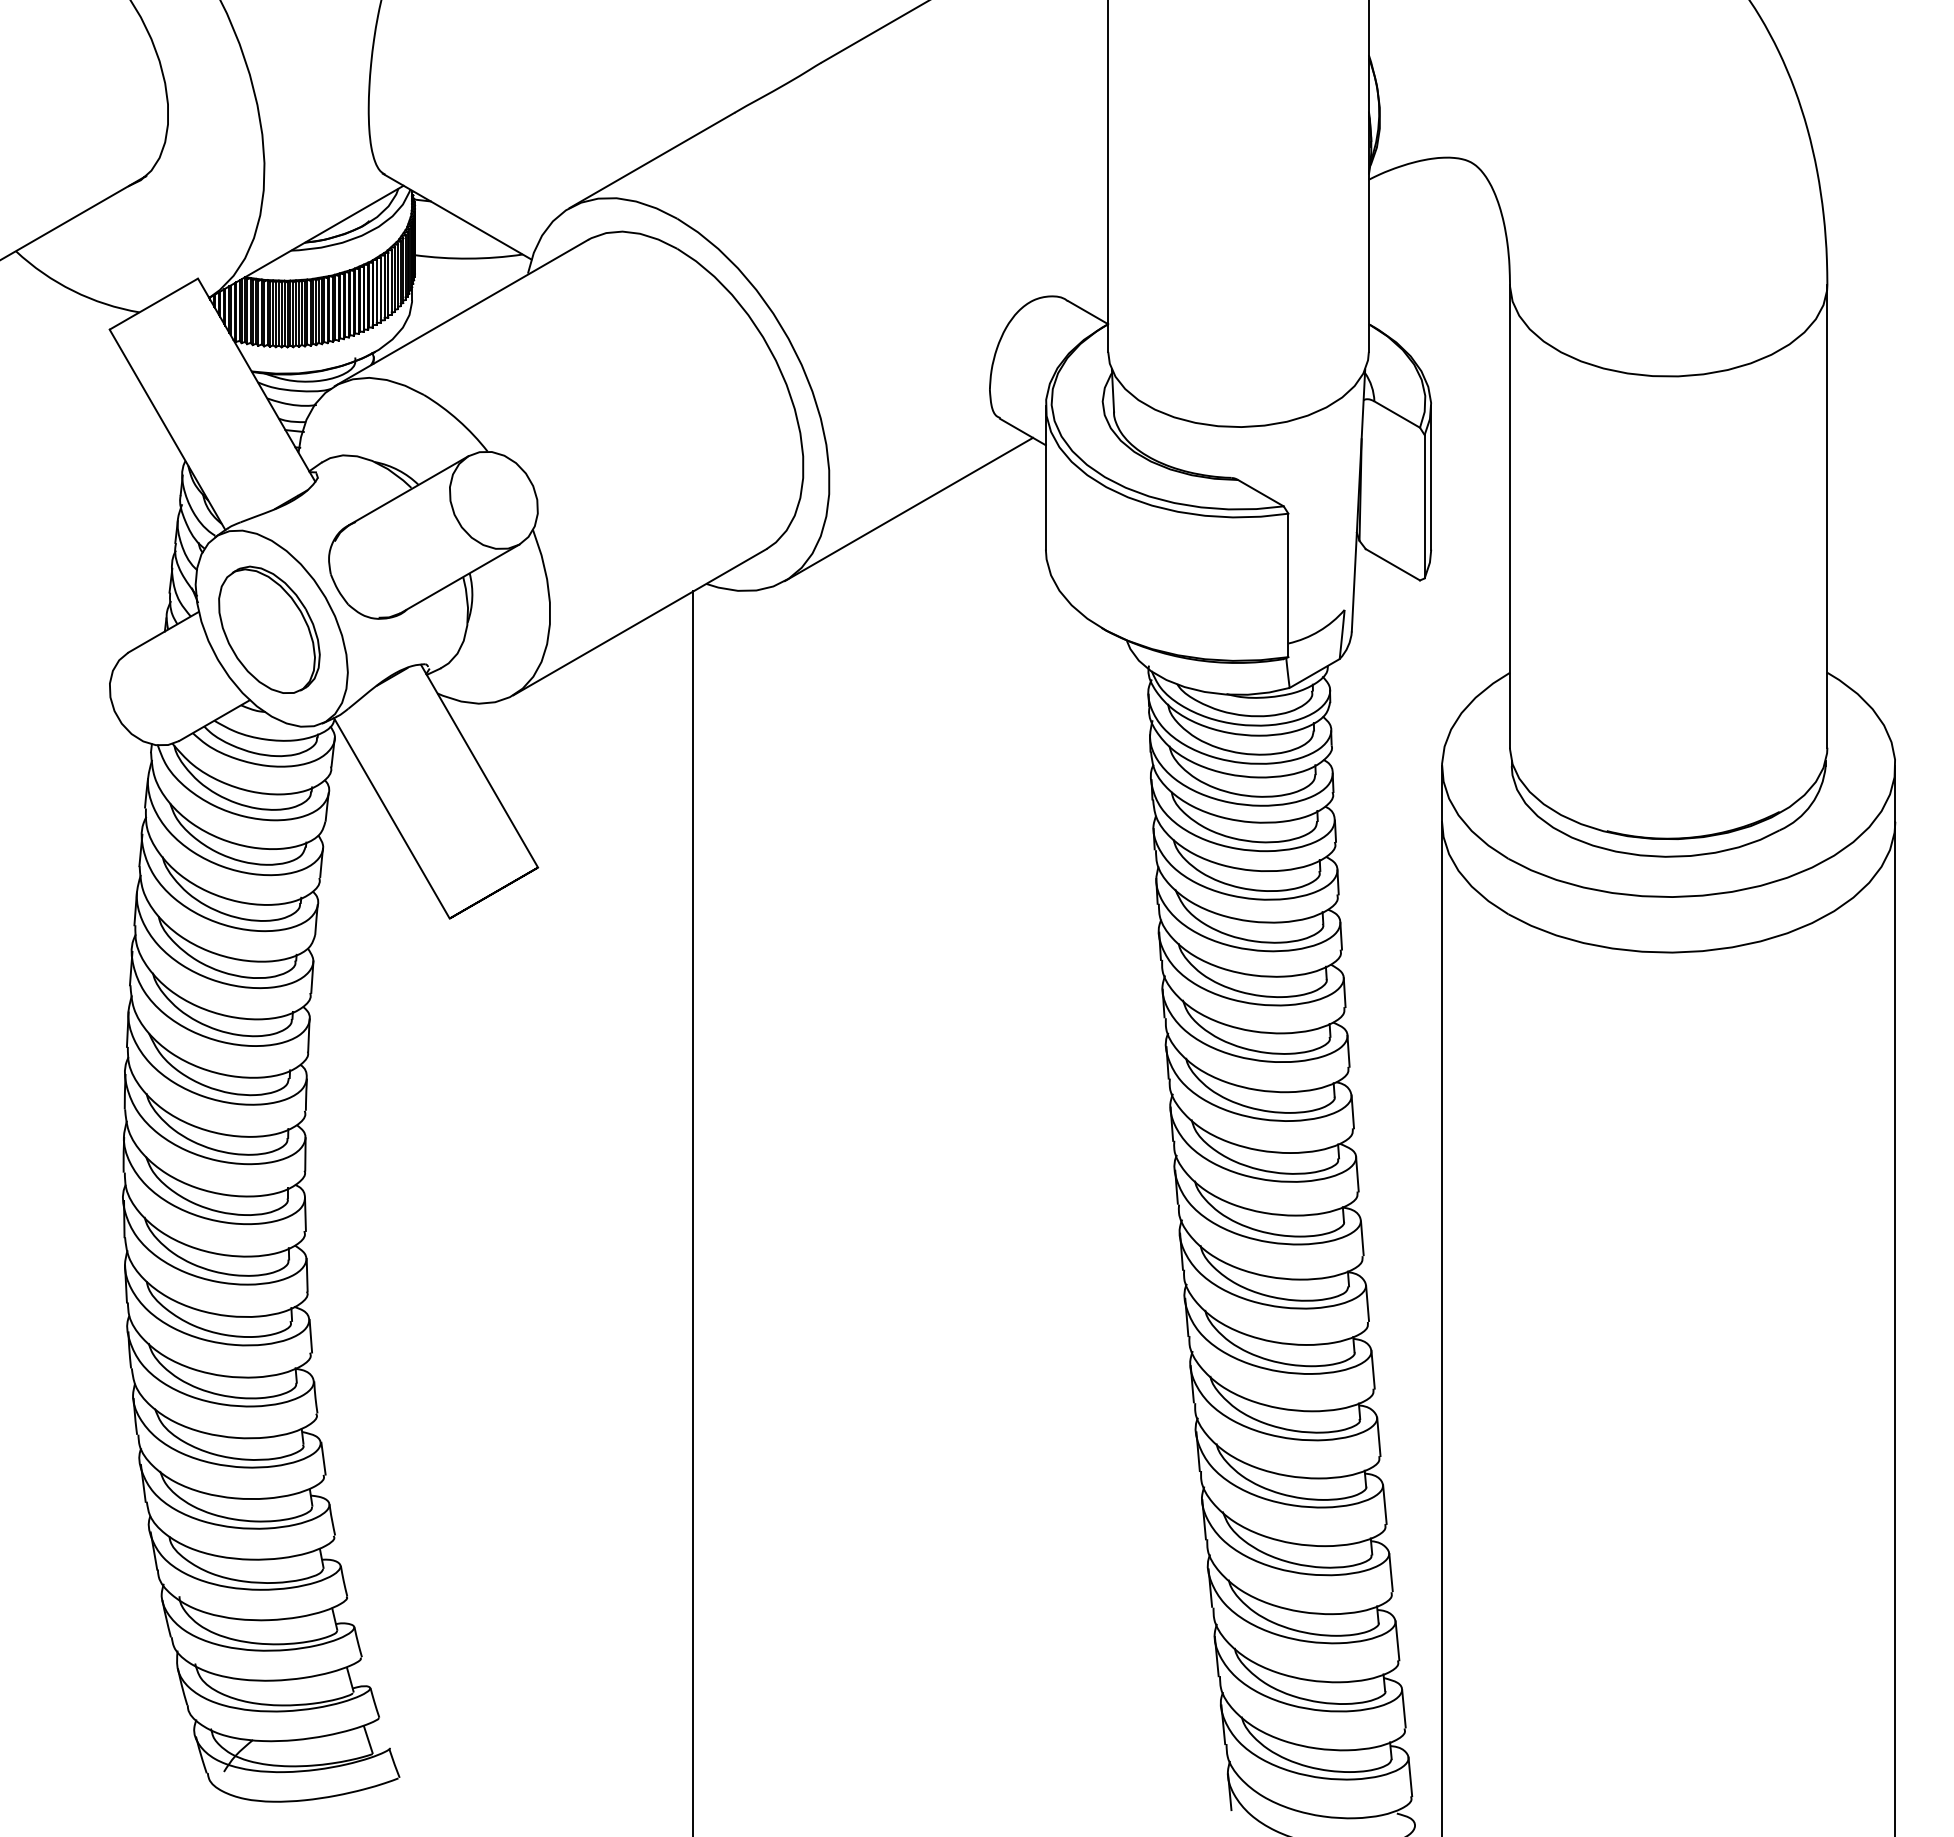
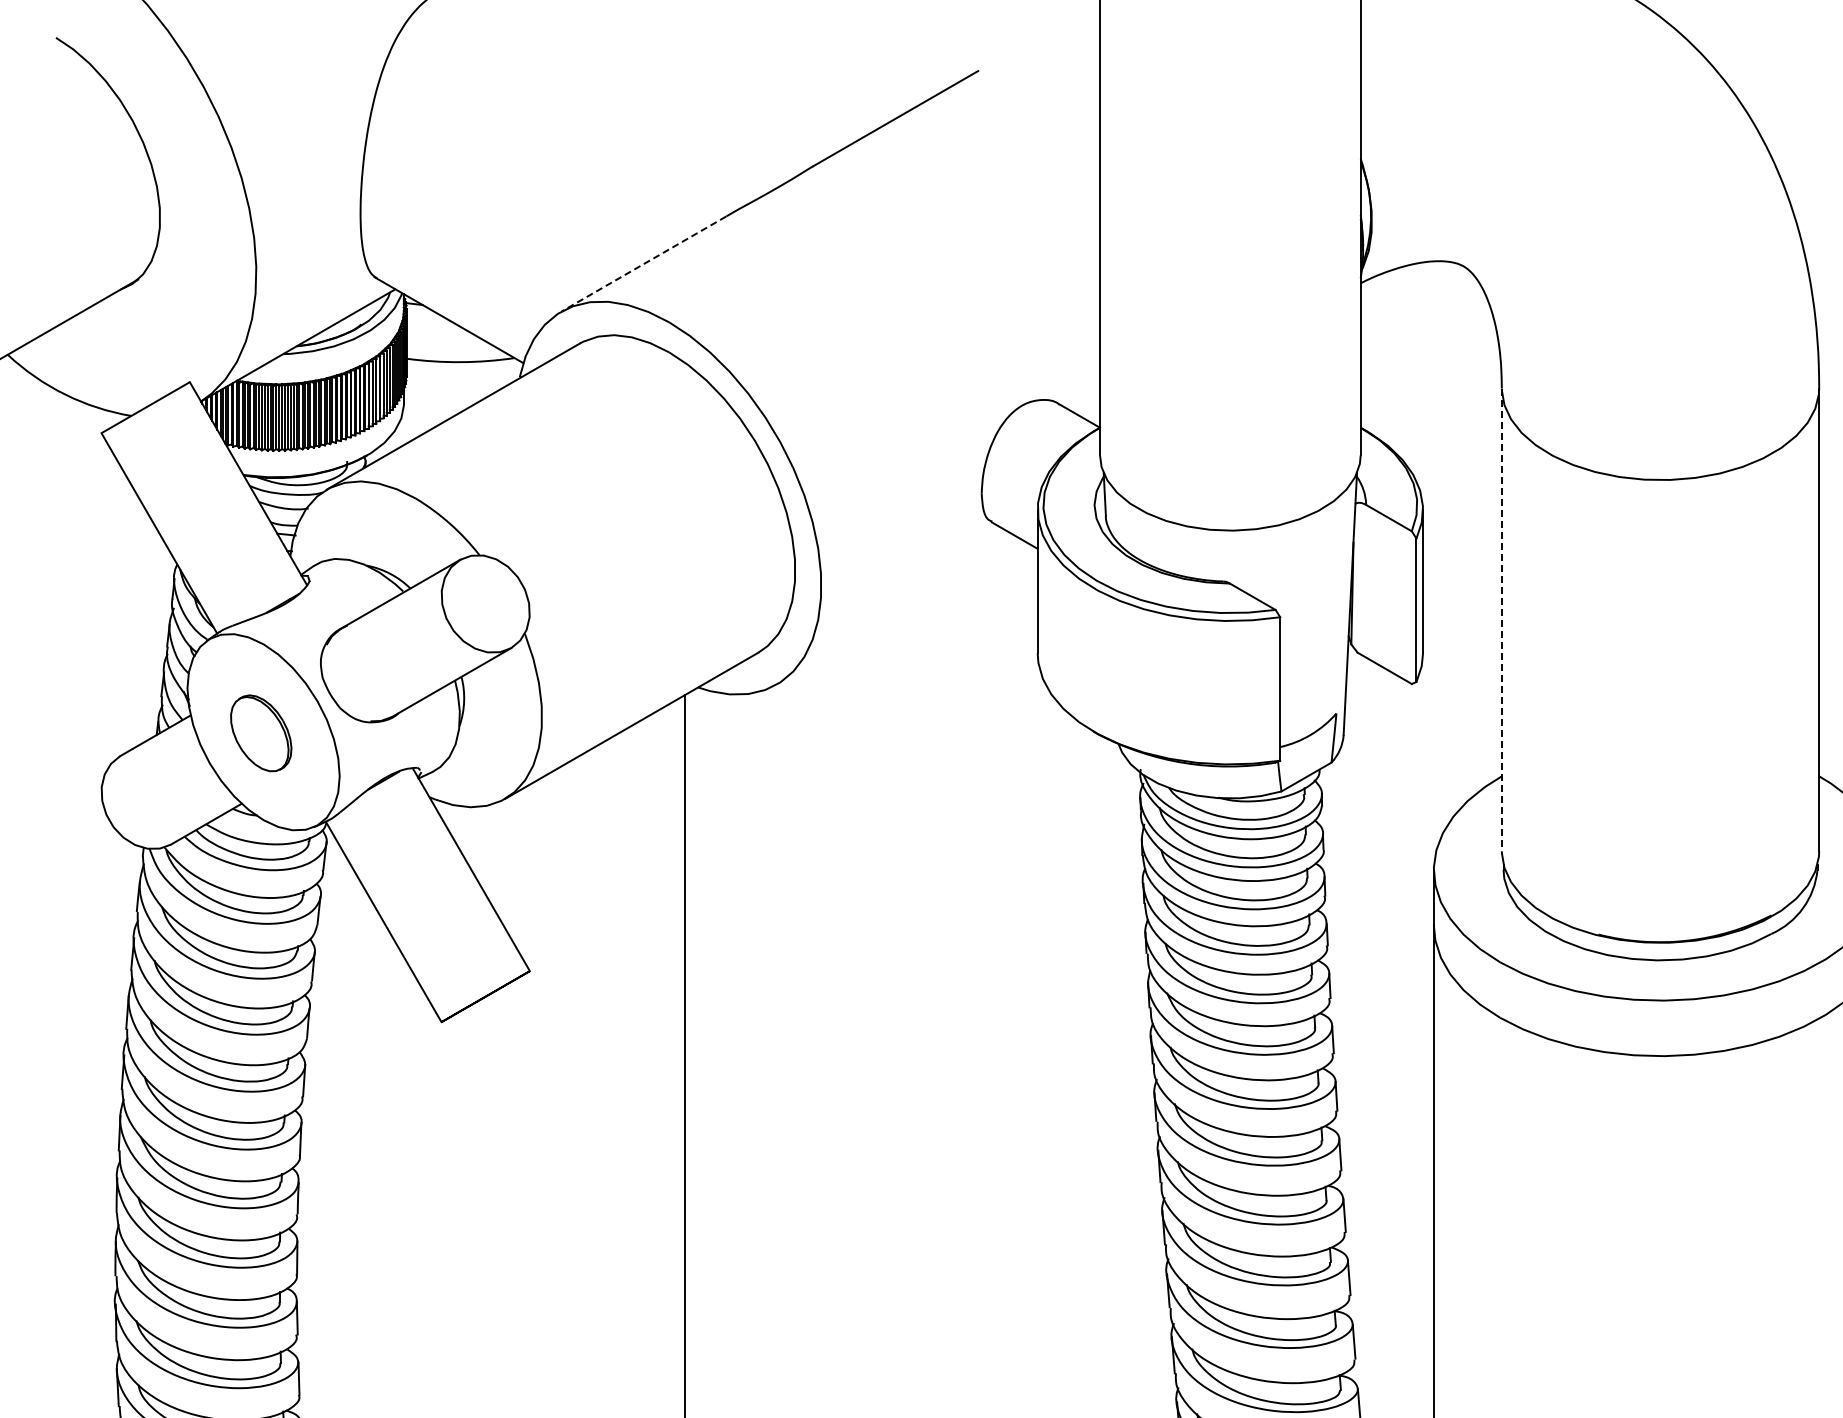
line: (651, 160) -> (643, 264), solid -> dashed
line: (908, 509) -> (900, 613), removed
line: (1510, 516) -> (1502, 620), solid -> dashed
part: (269, 629) -> (261, 733), size x0.6

